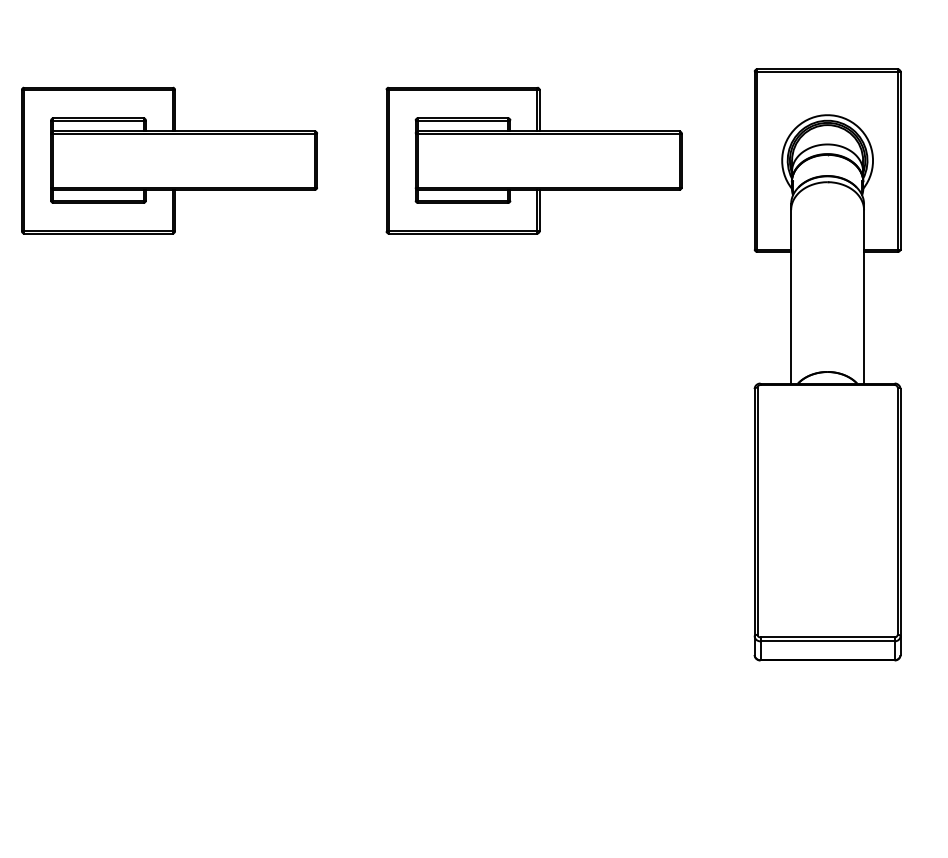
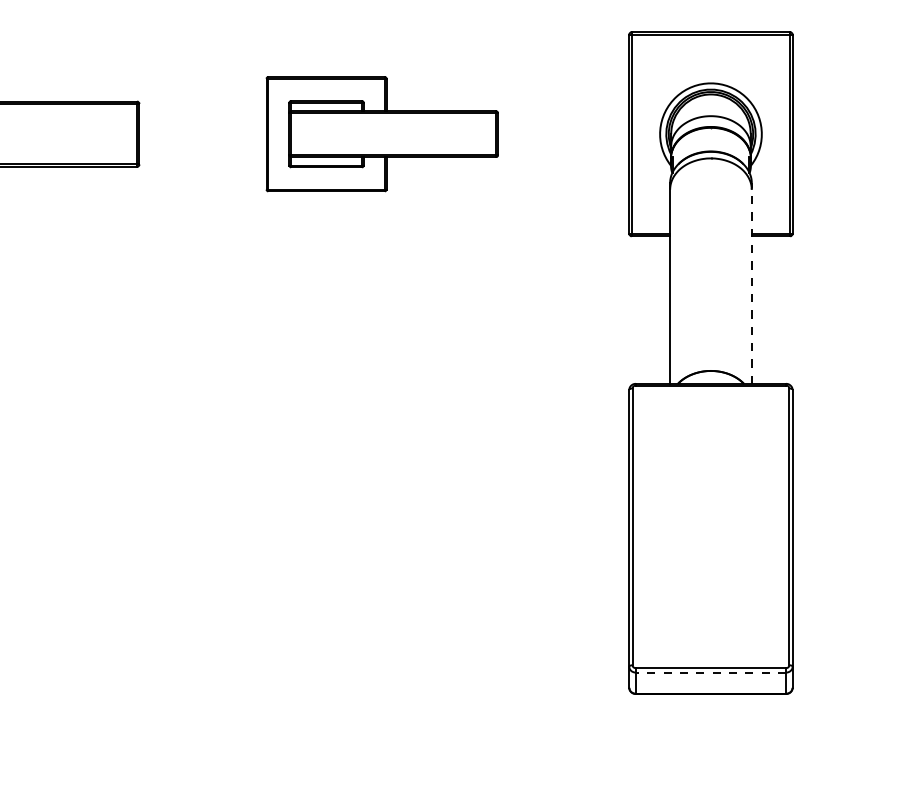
part: (533, 160) -> (381, 134), size x0.7
line: (864, 293) -> (752, 283), solid -> dashed
line: (827, 641) -> (710, 672), solid -> dashed

